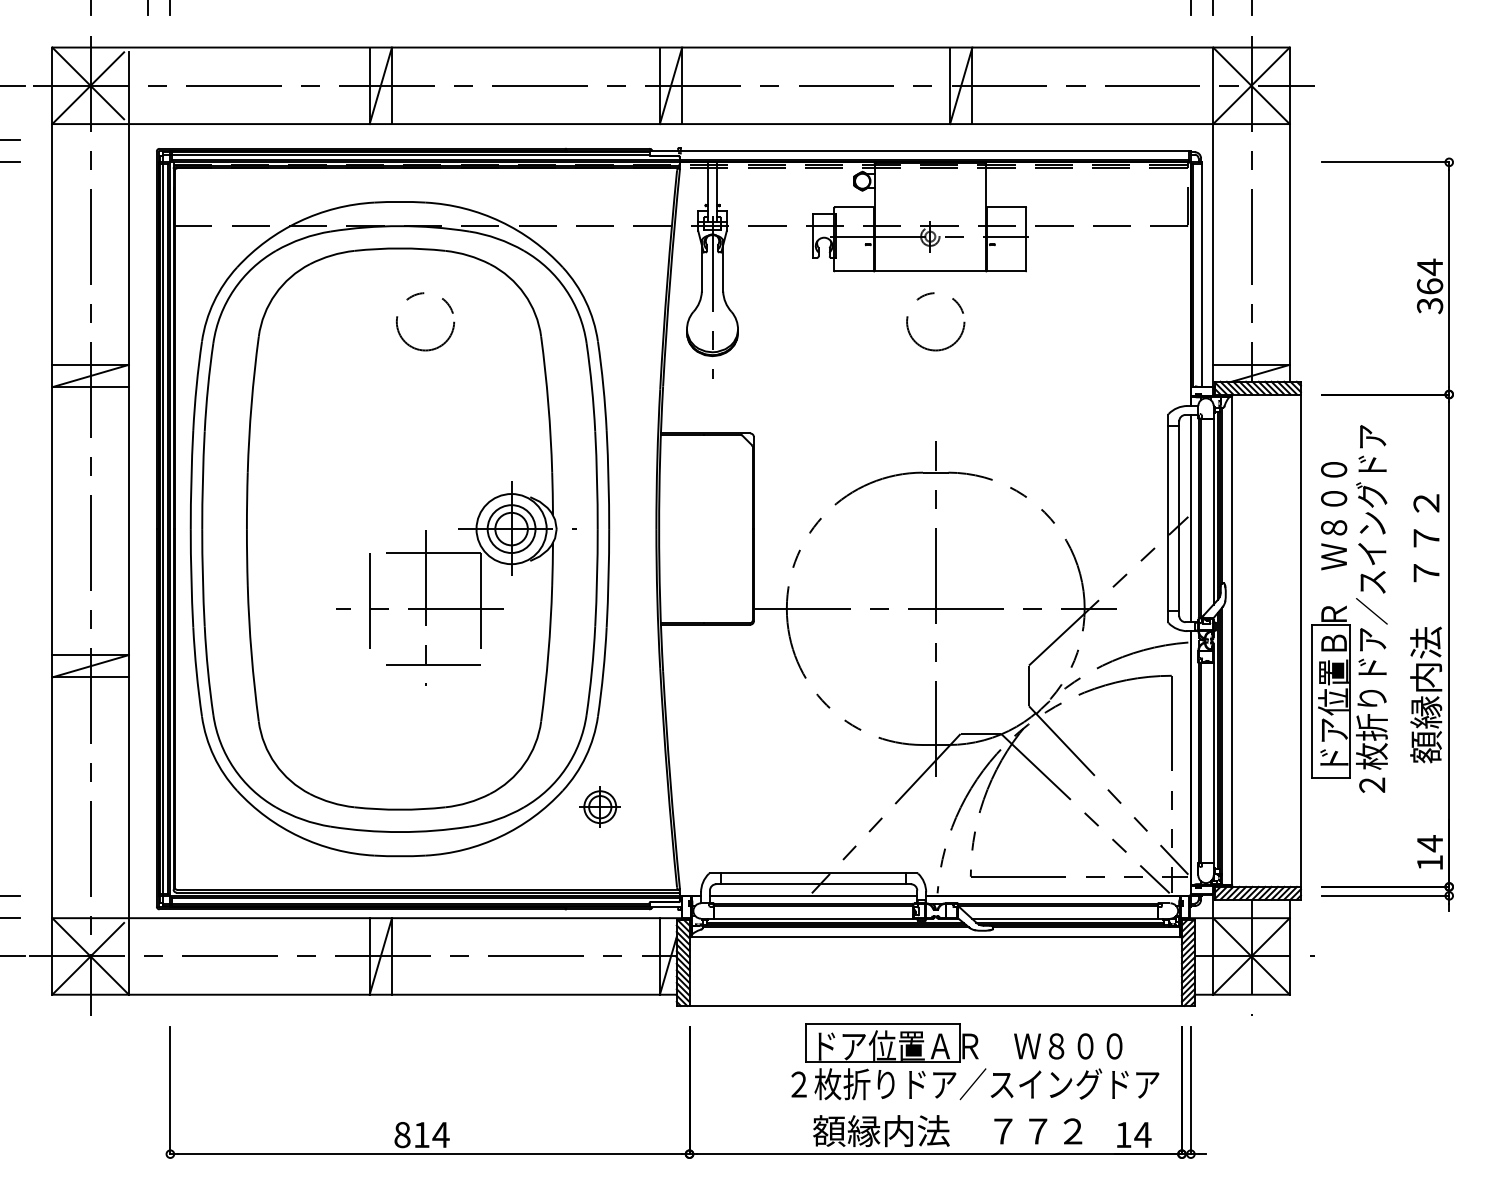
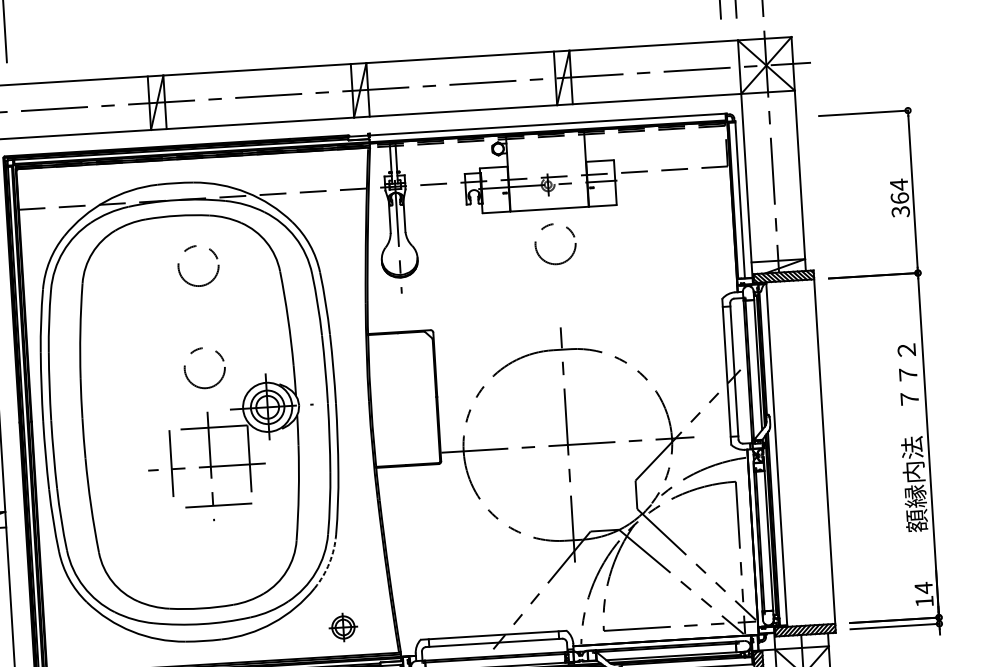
circle: (425, 467) -> (204, 367), added
line: (1190, 518) -> (742, 370), removed
part: (1349, 608) -> (857, 427), removed
arc: (585, 756) -> (329, 563), solid -> dashed
part: (599, 806) -> (342, 627), moved
line: (813, 895) -> (494, 650), removed

